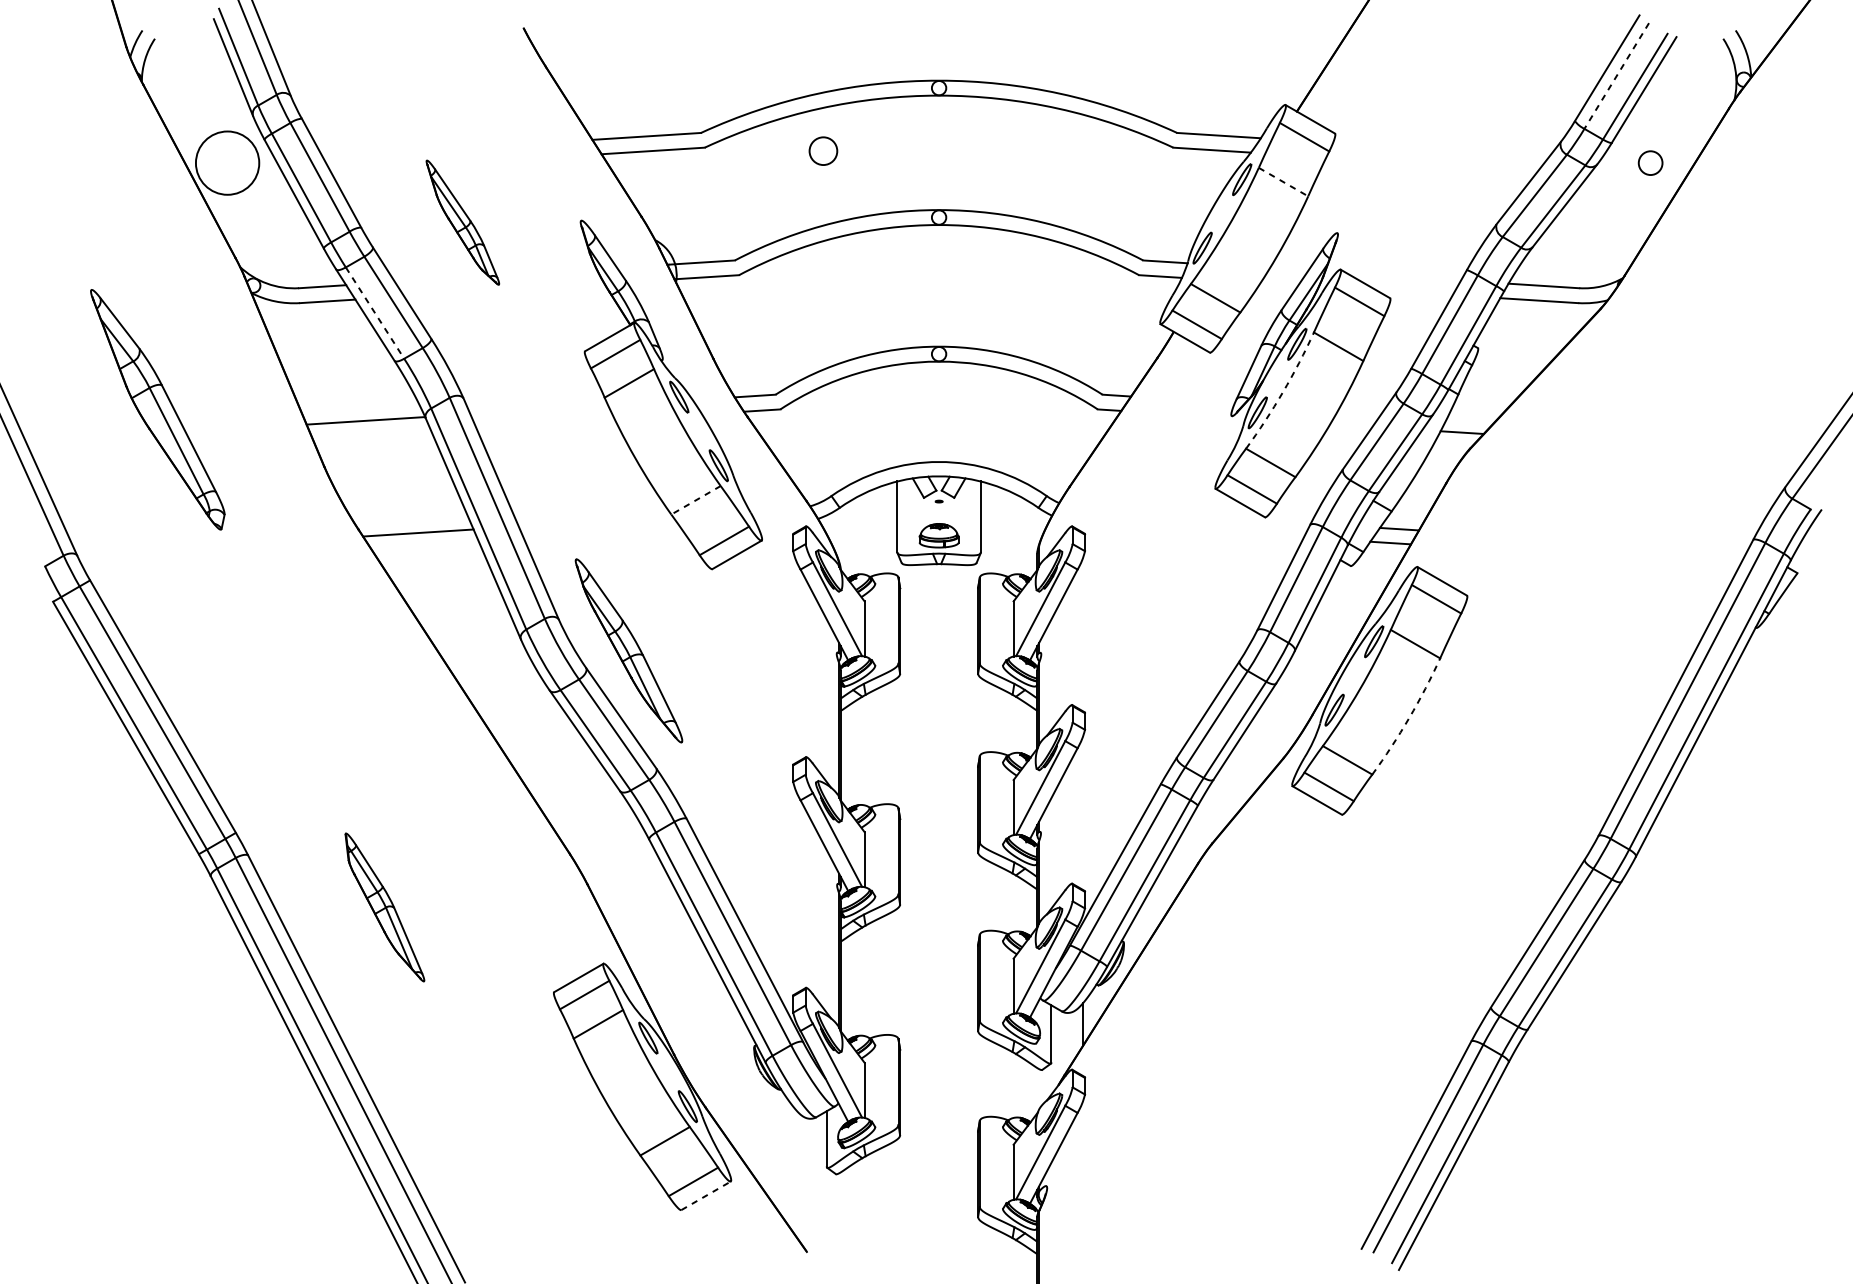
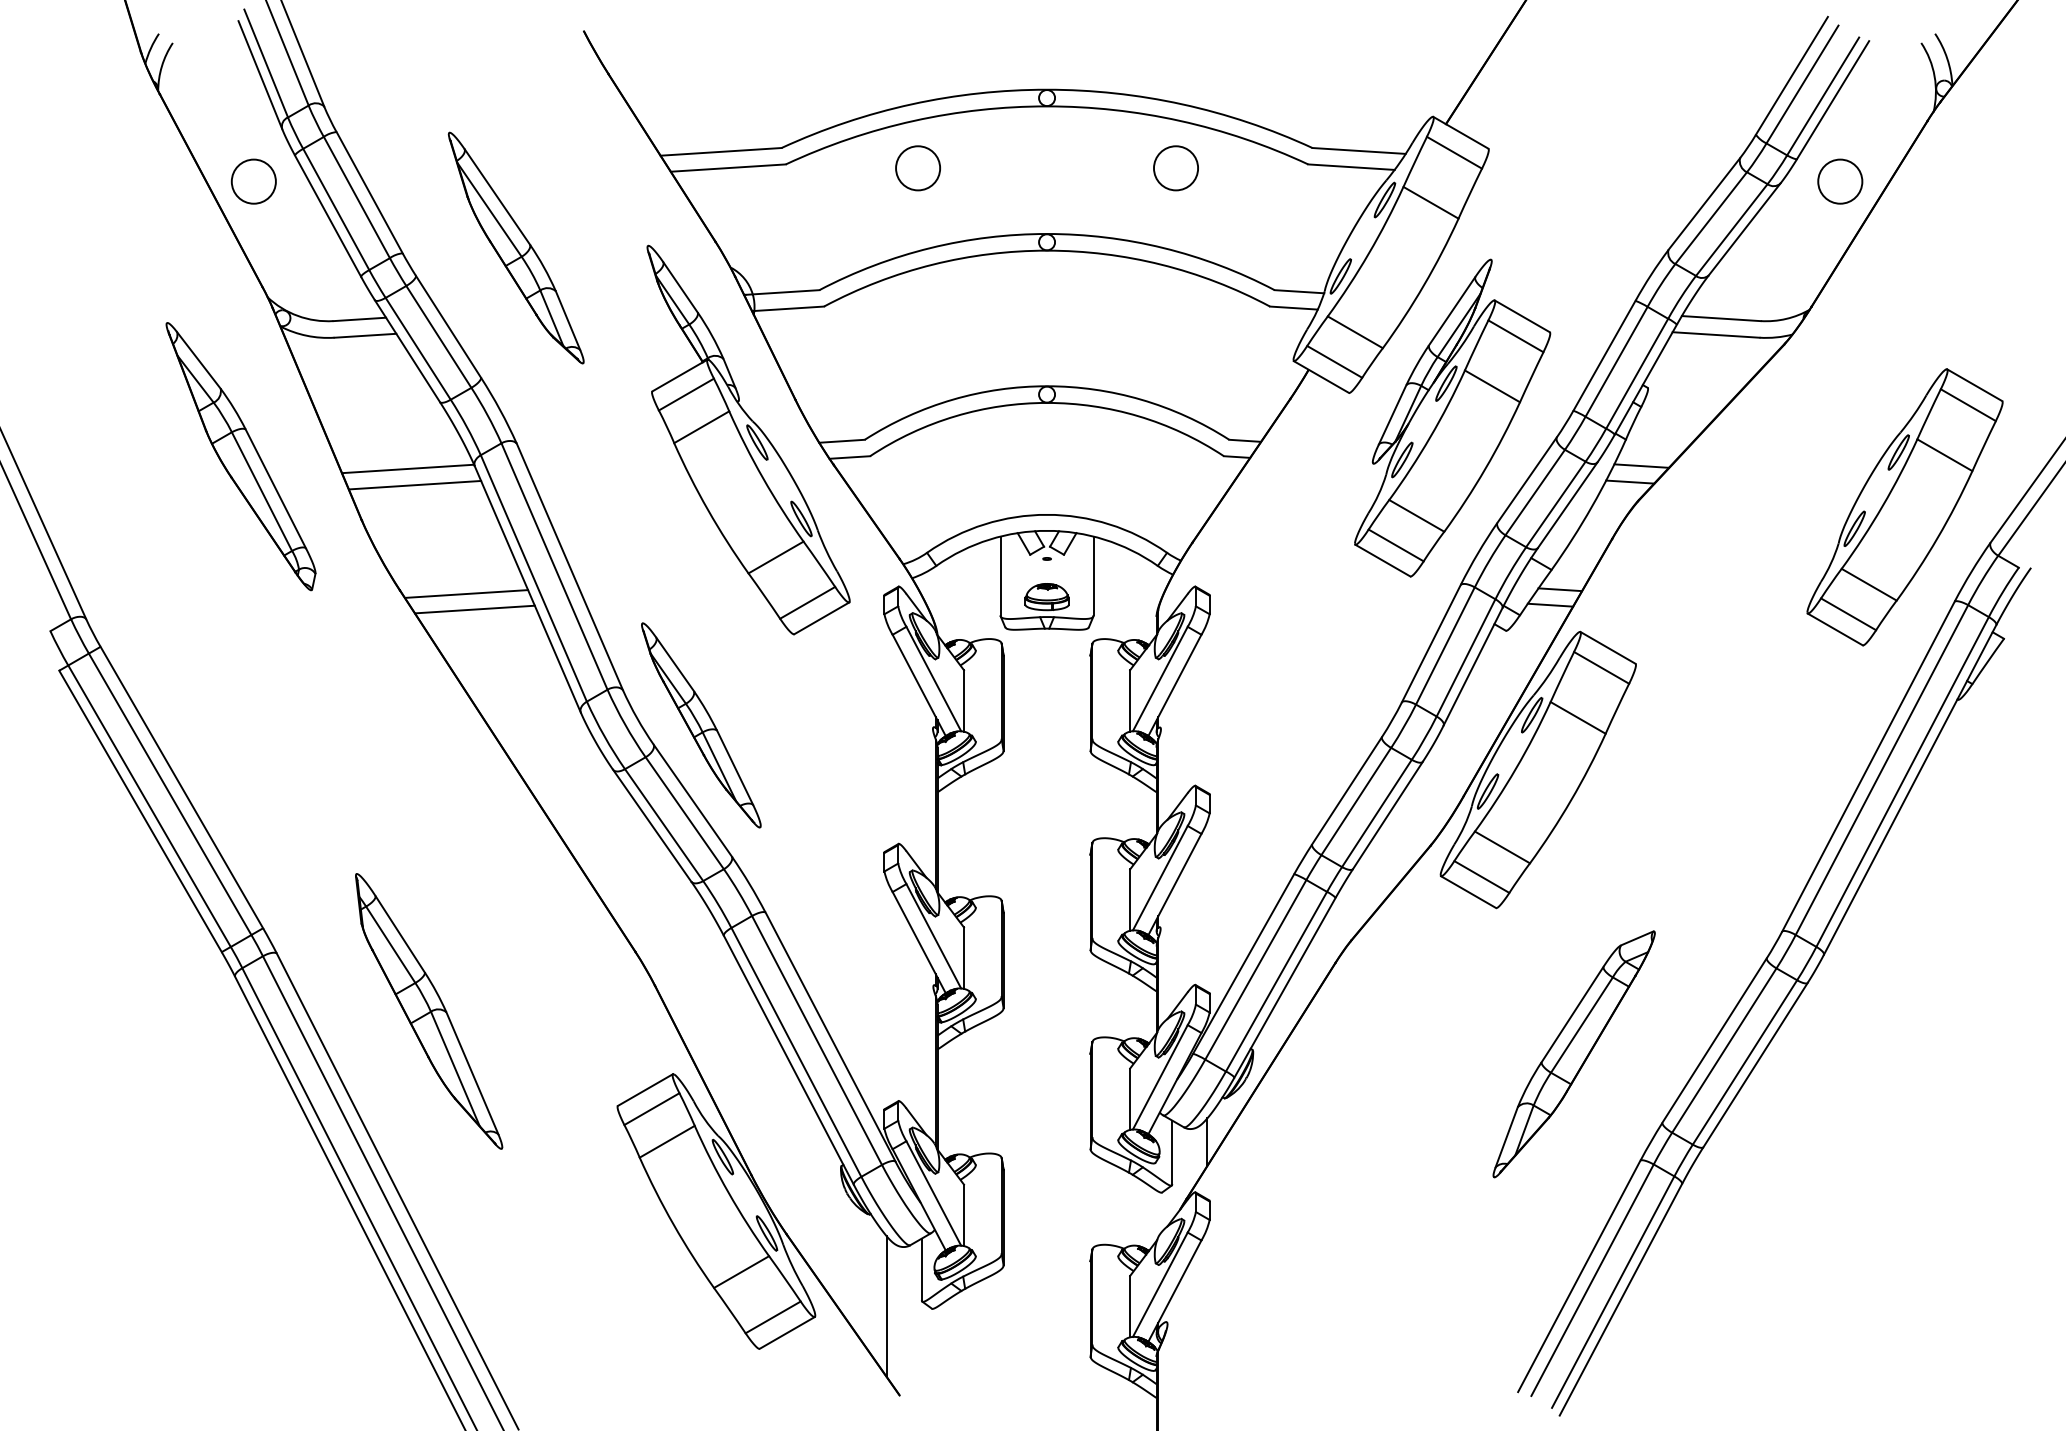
line: (1616, 75) -> (1802, 84), dashed -> solid
circle: (823, 151) -> (918, 168), size x1.43
circle: (1054, 151) -> (1175, 168), added
circle: (227, 163) -> (253, 181), size x0.62
circle: (1650, 163) -> (1840, 181), size x1.67
line: (1283, 181) -> (1431, 202), dashed -> solid
part: (462, 222) -> (515, 247), size x1.67
line: (375, 313) -> (418, 349), dashed -> solid
arc: (1283, 392) -> (1430, 437), dashed -> solid
part: (157, 409) -> (240, 456), moved
line: (1472, 417) -> (1641, 465), added
line: (371, 434) -> (414, 484), added
part: (1708, 455) -> (1904, 507), added
line: (696, 500) -> (776, 557), dashed -> solid
line: (425, 546) -> (474, 609), added
arc: (1409, 718) -> (1571, 800), dashed -> solid
part: (385, 907) -> (429, 1011), size x1.67
part: (1411, 946) -> (1573, 1054), added
line: (795, 1172) -> (886, 1306), added
line: (706, 1195) -> (787, 1332), dashed -> solid

